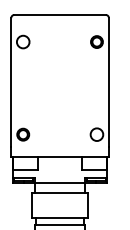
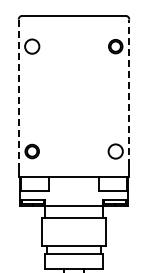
line: (109, 82) -> (129, 92), solid -> dashed
line: (11, 83) -> (18, 93), solid -> dashed

